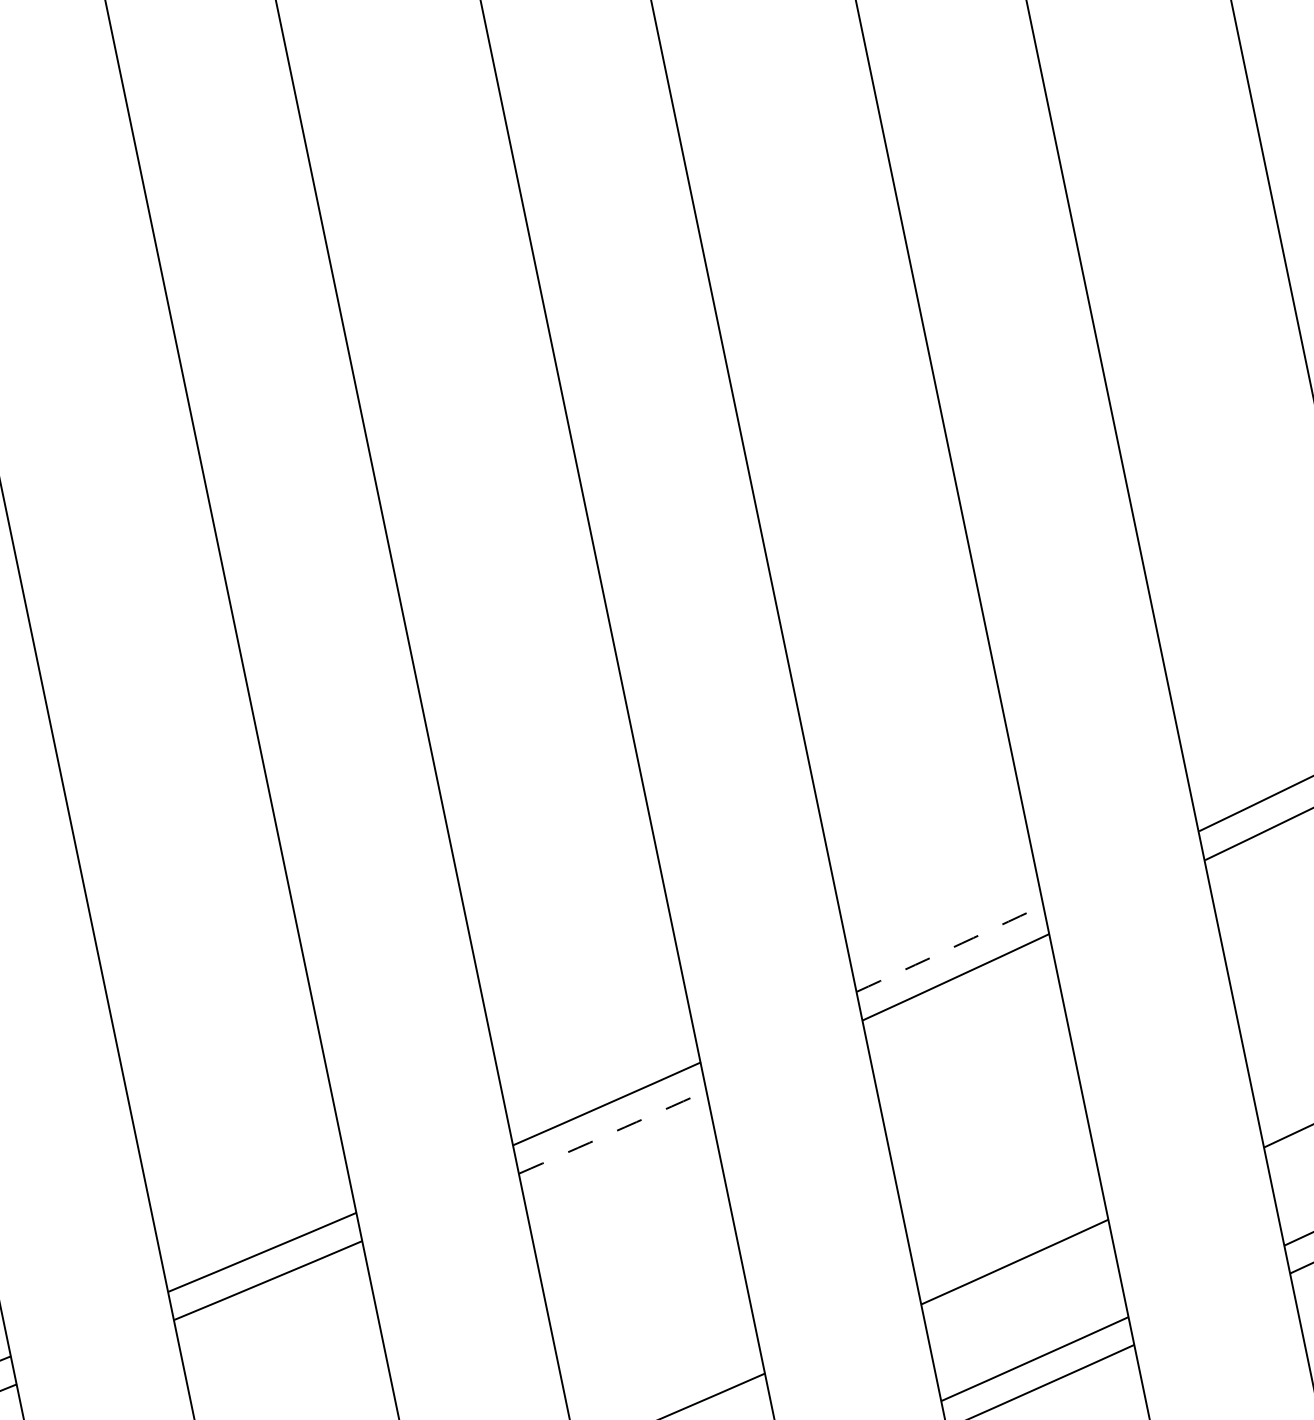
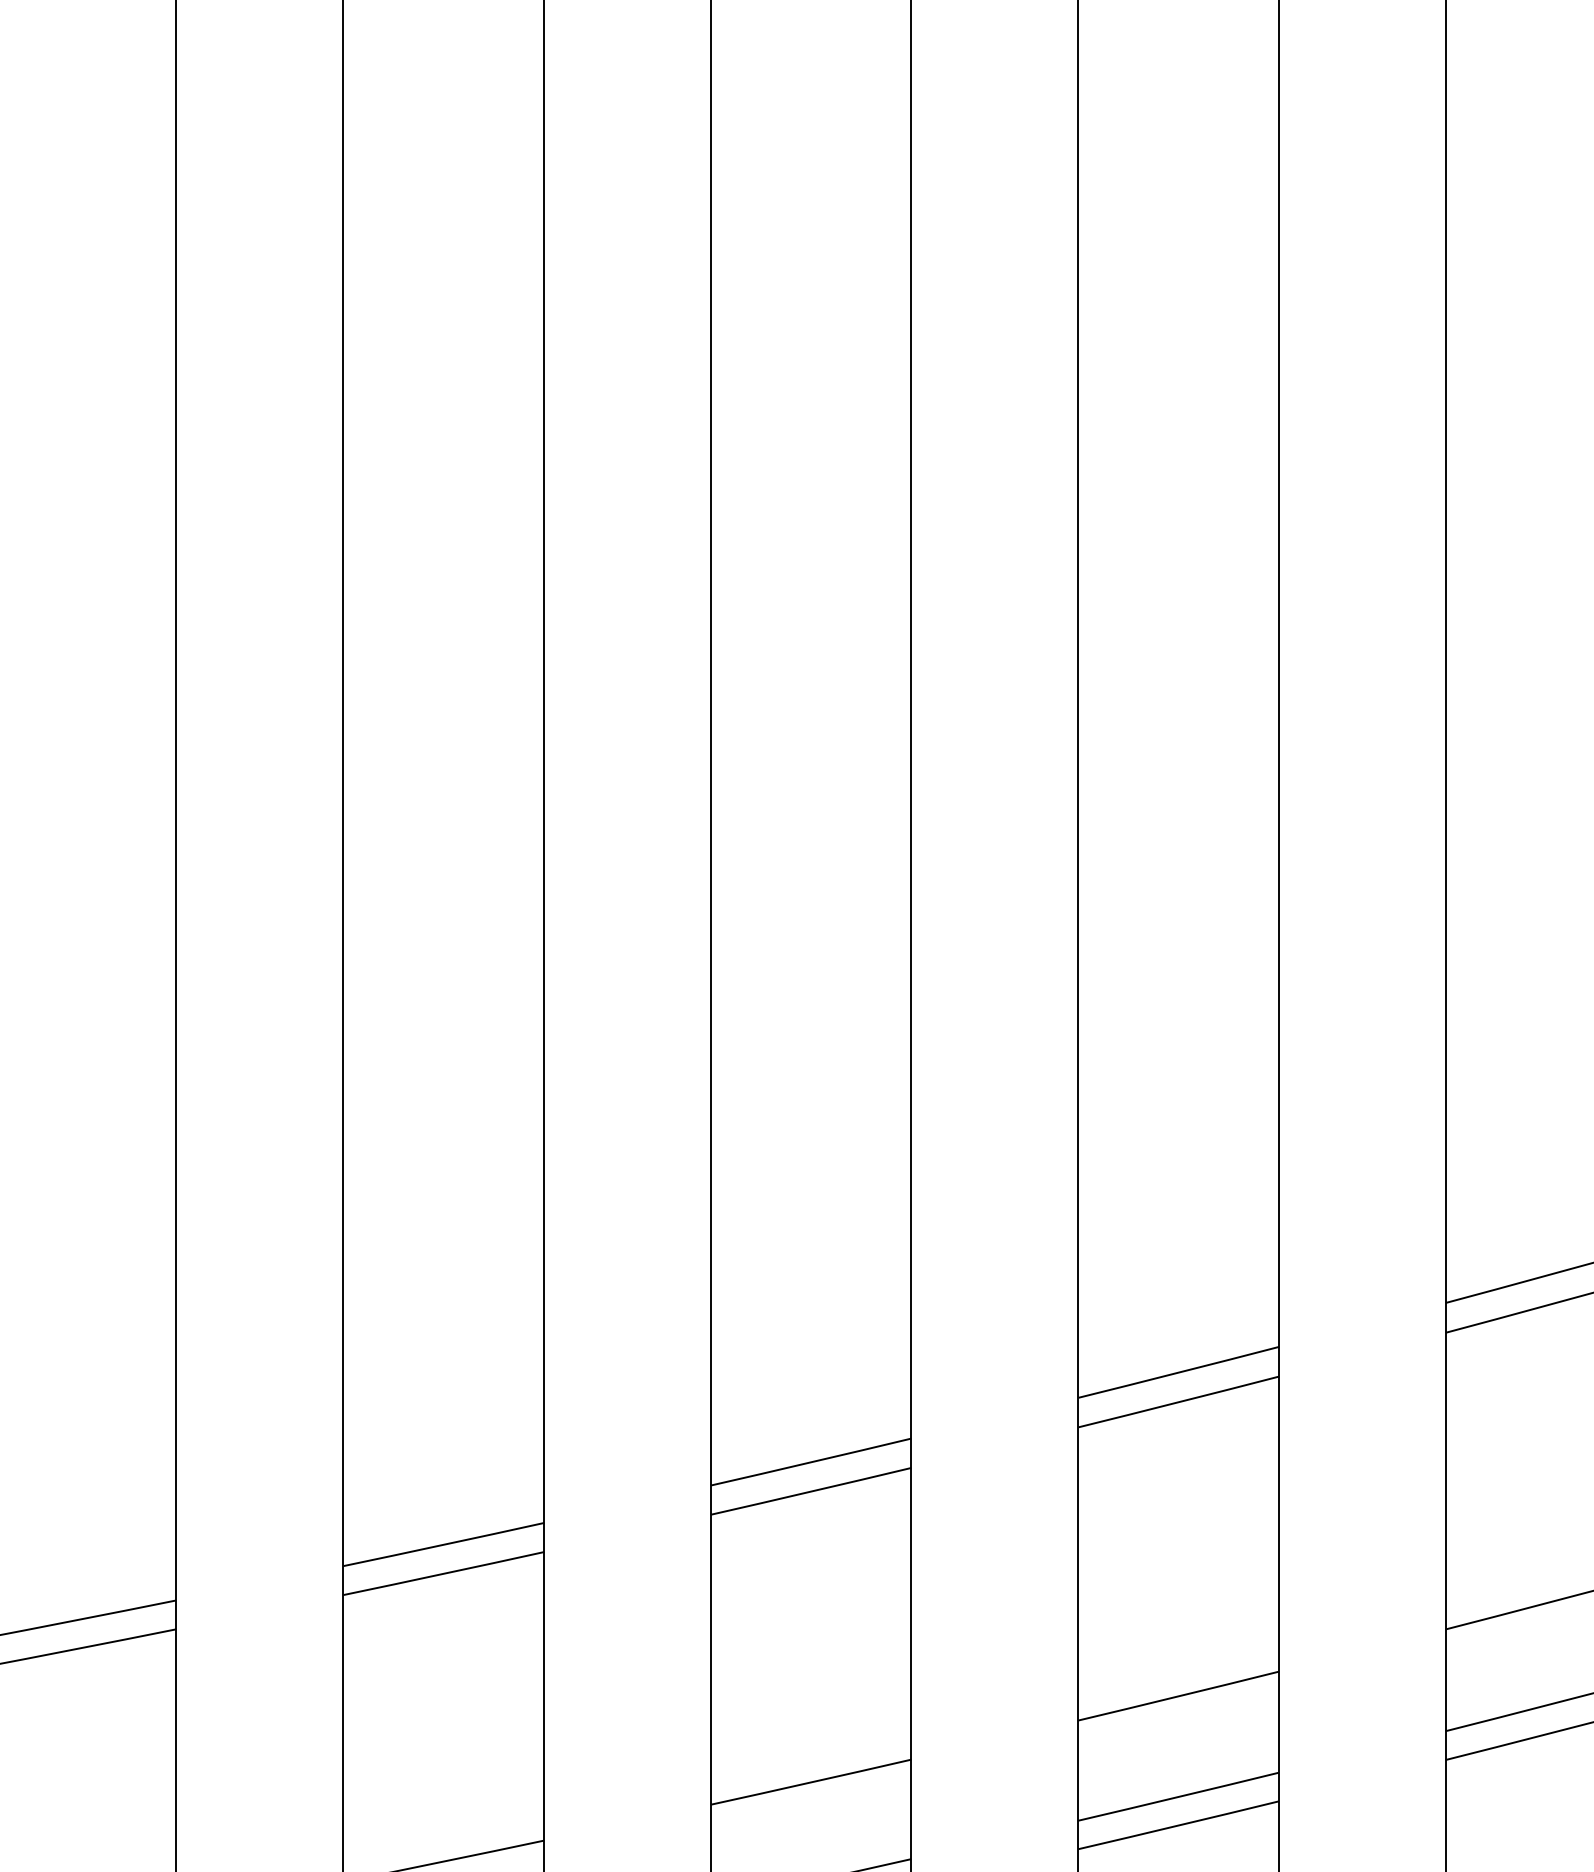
arc: (950, 948) -> (811, 1462), dashed -> solid
arc: (612, 1132) -> (443, 1573), dashed -> solid

